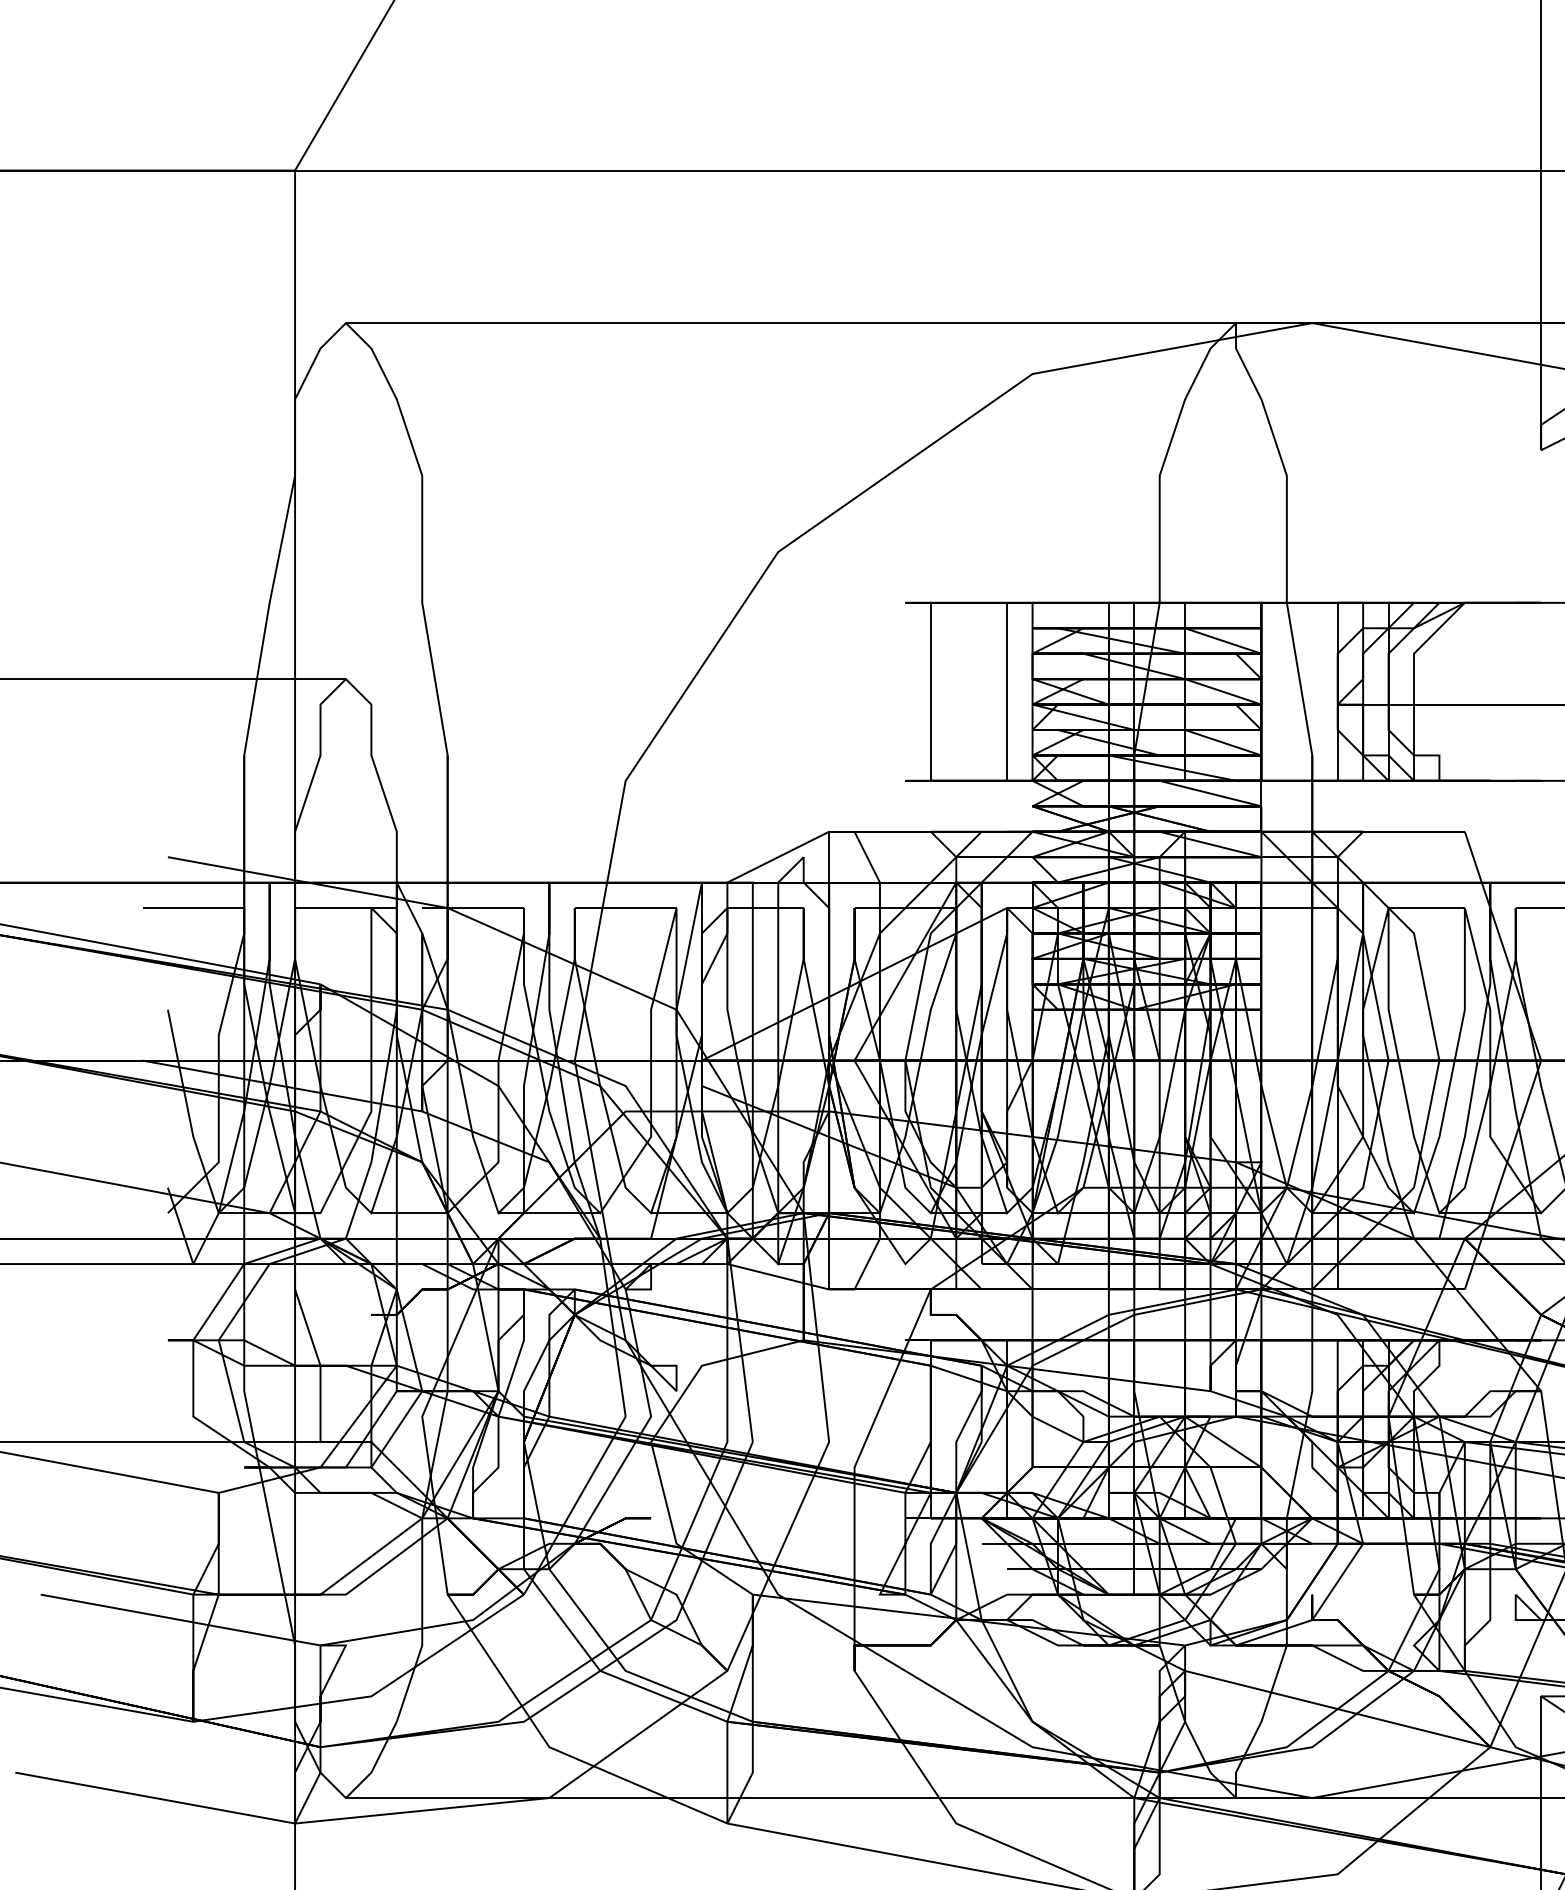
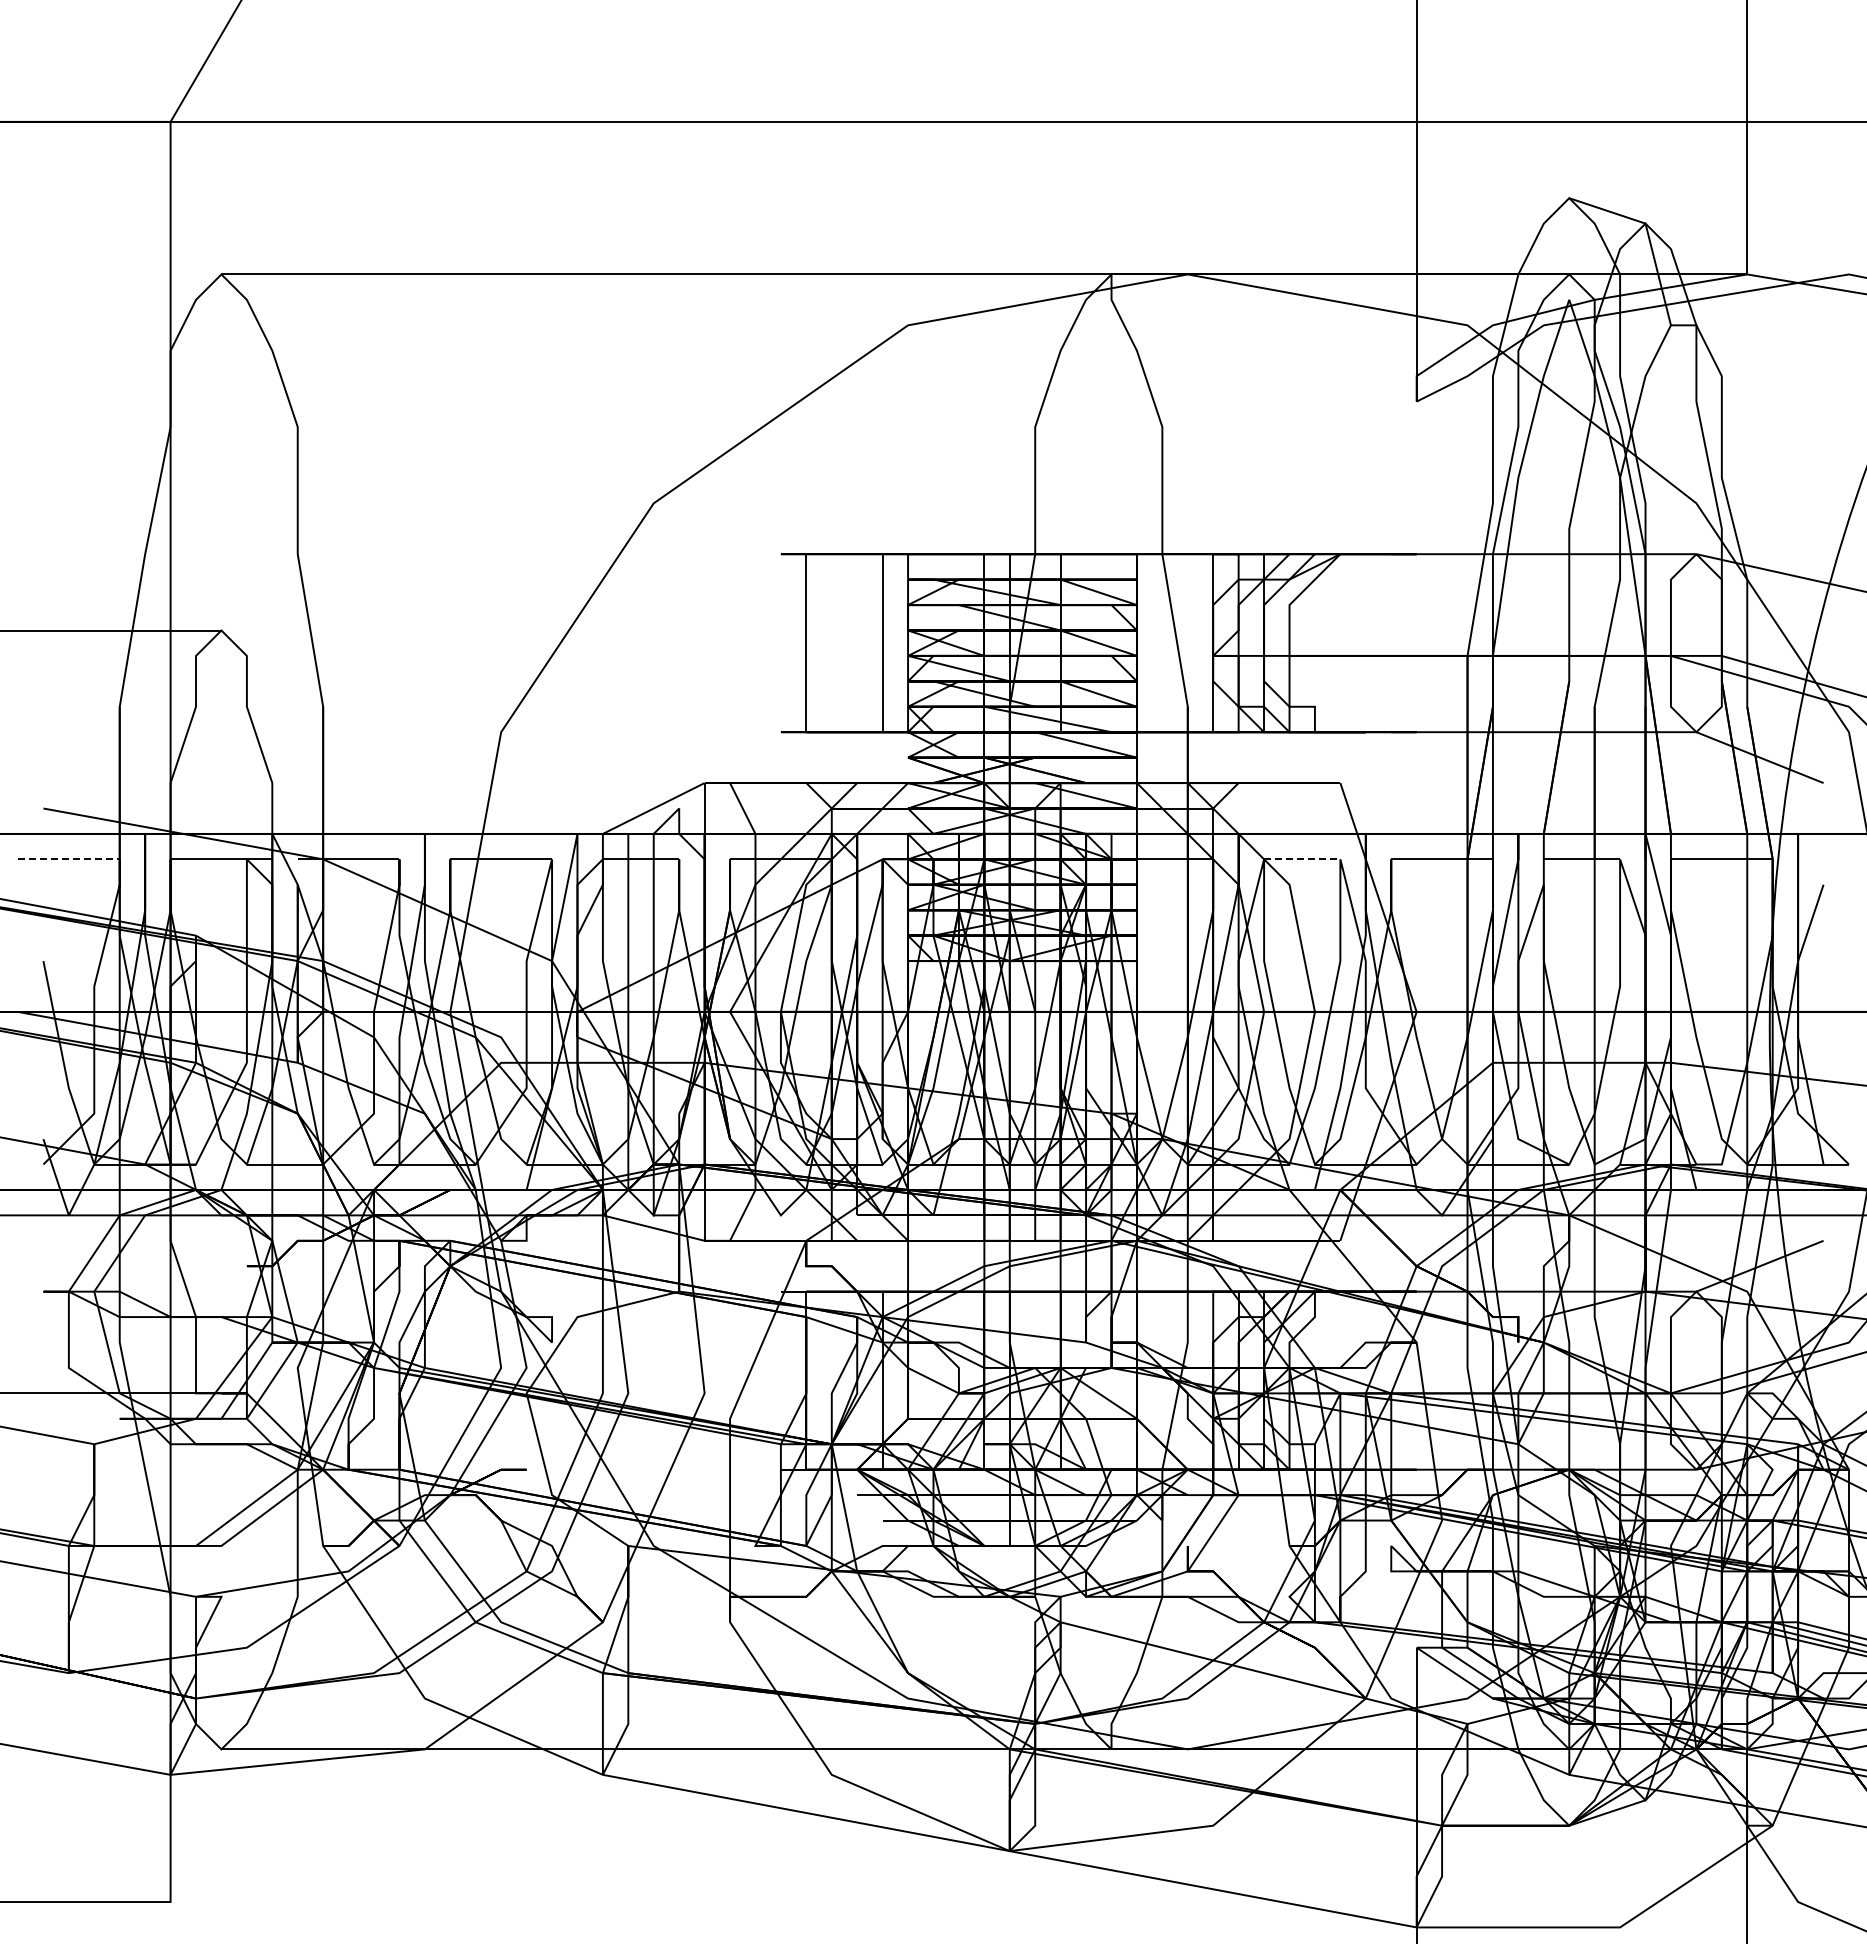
line: (192, 908) -> (68, 859), solid -> dashed
line: (1426, 908) -> (1302, 859), solid -> dashed

